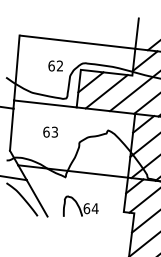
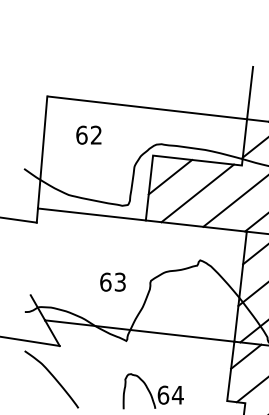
text: (55, 65) -> (88, 134), moved
line: (11, 129) -> (33, 258), removed
text: (50, 131) -> (112, 280), moved
line: (36, 198) -> (76, 377), removed

